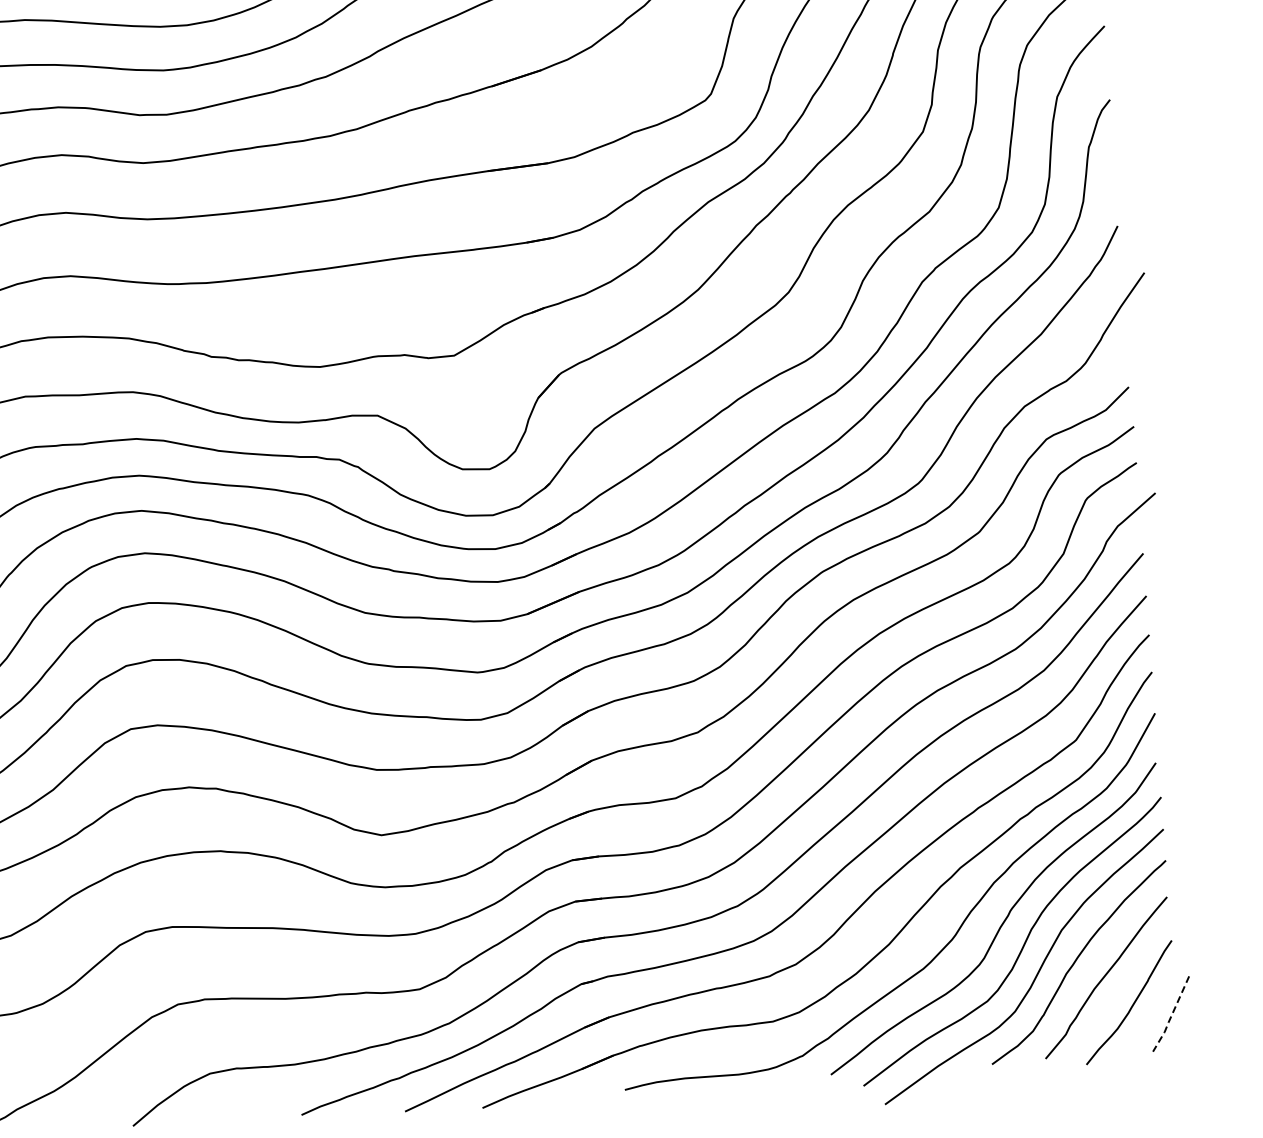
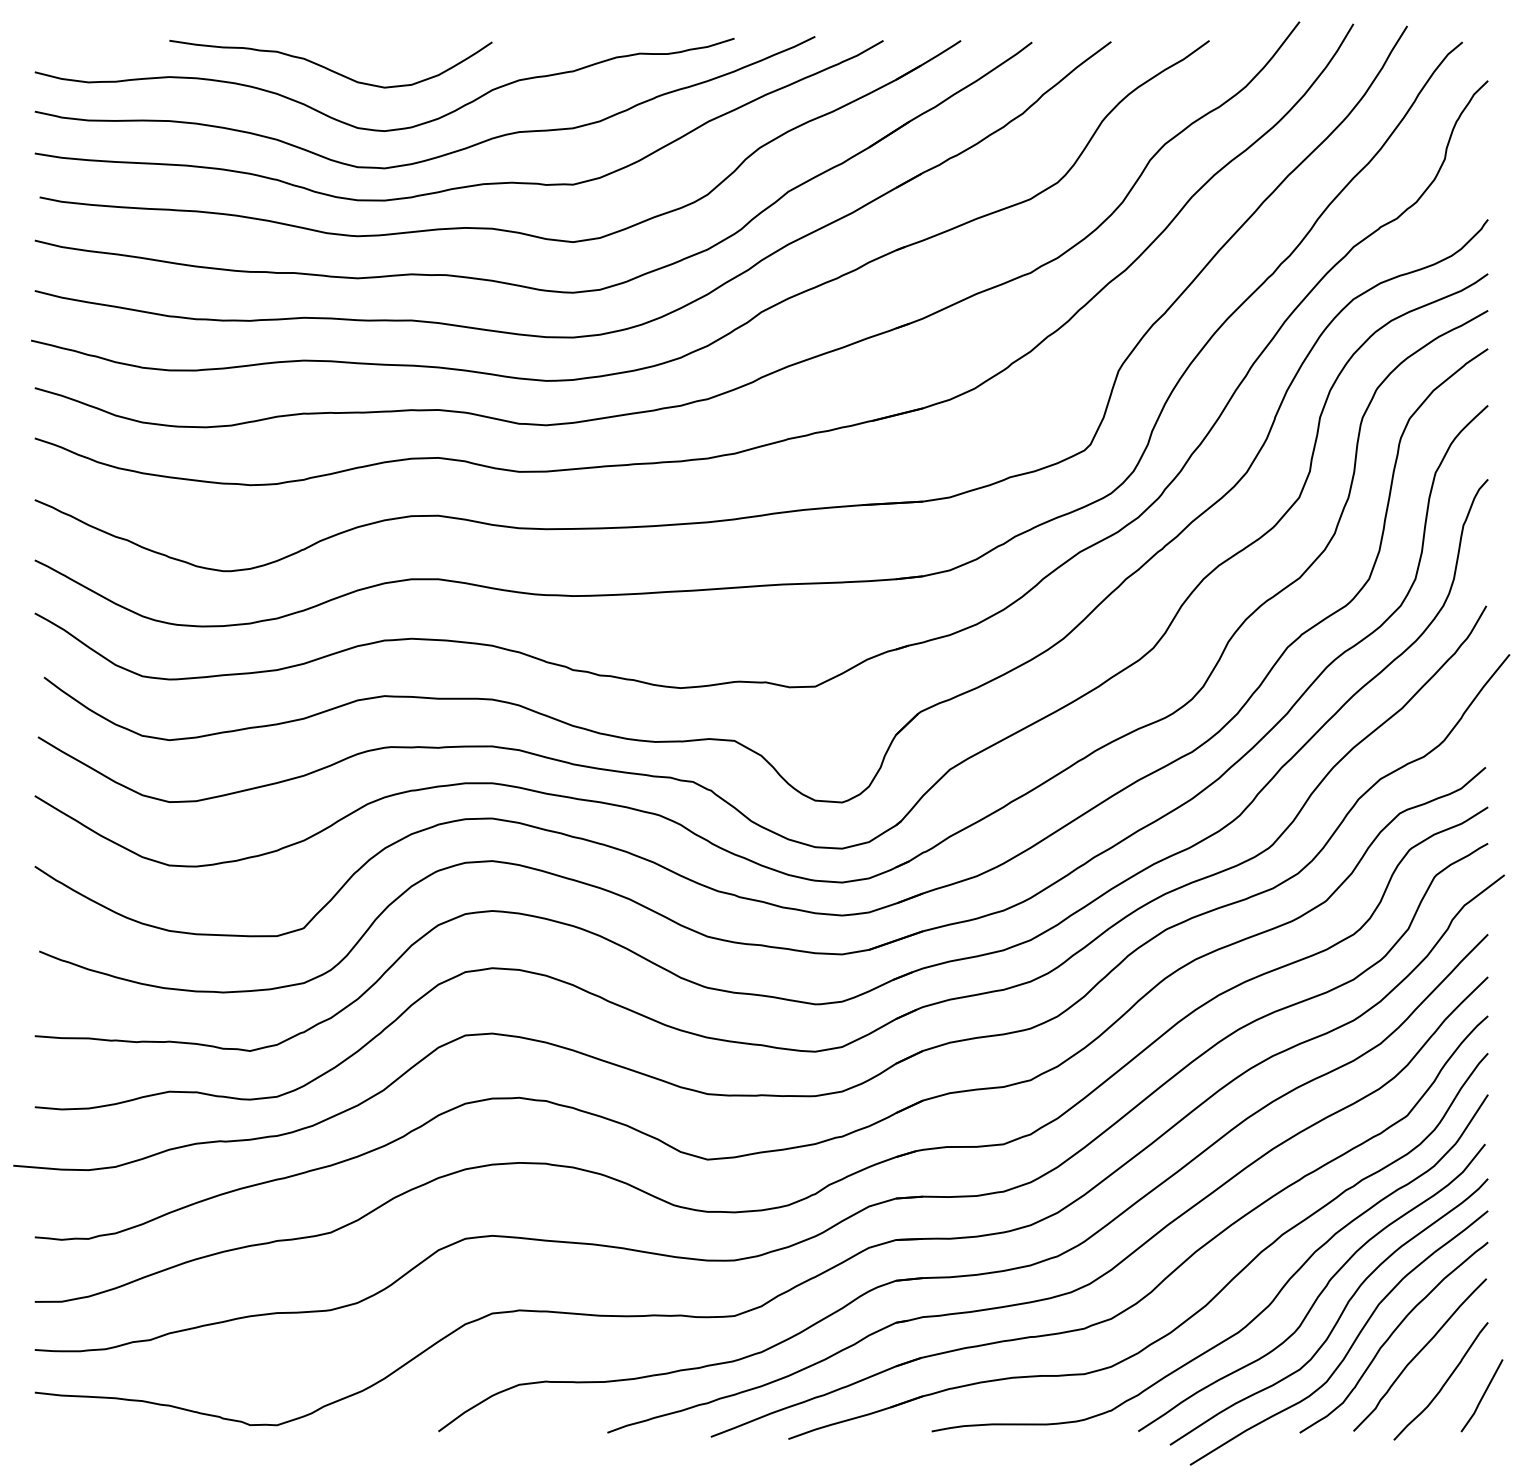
line: (1171, 1015) -> (1482, 1397), dashed -> solid

